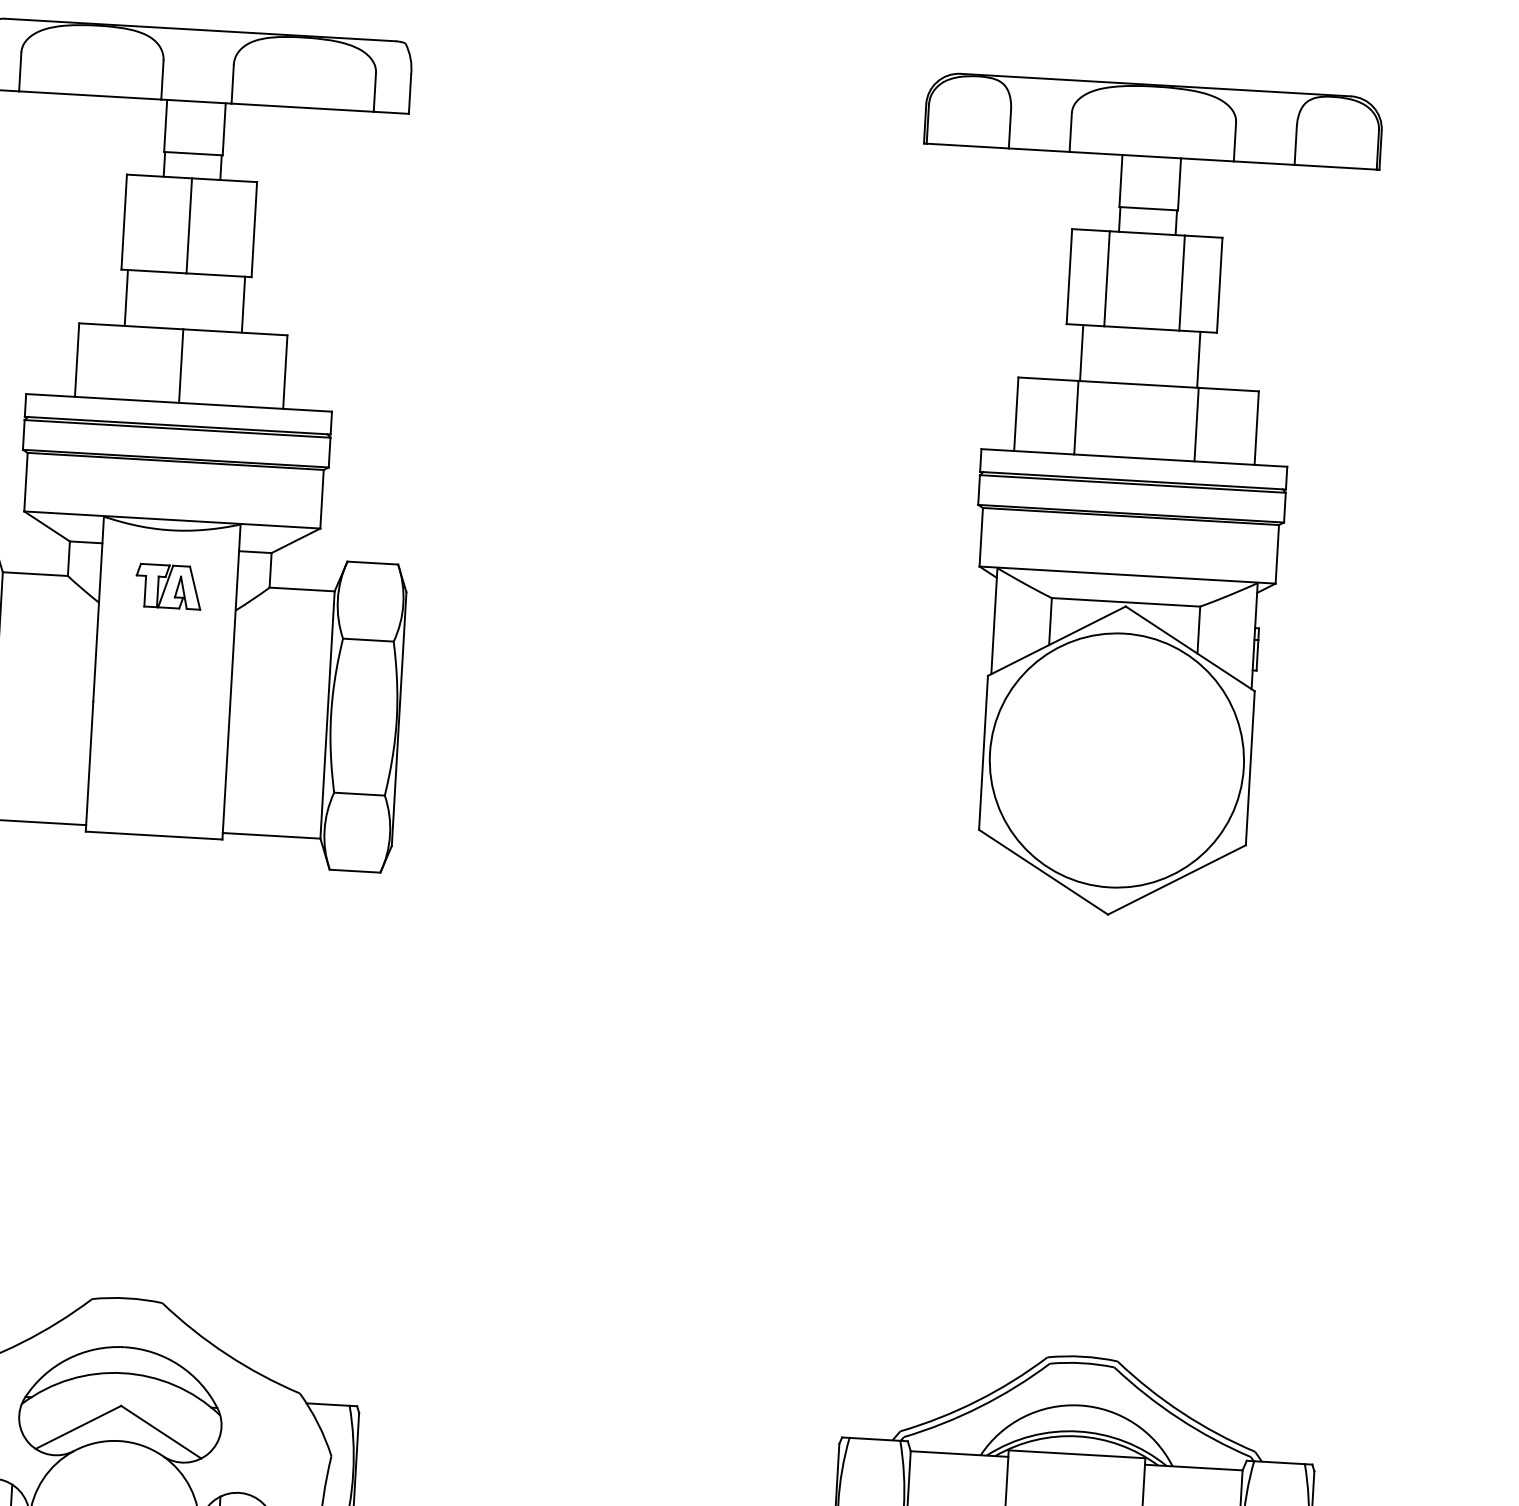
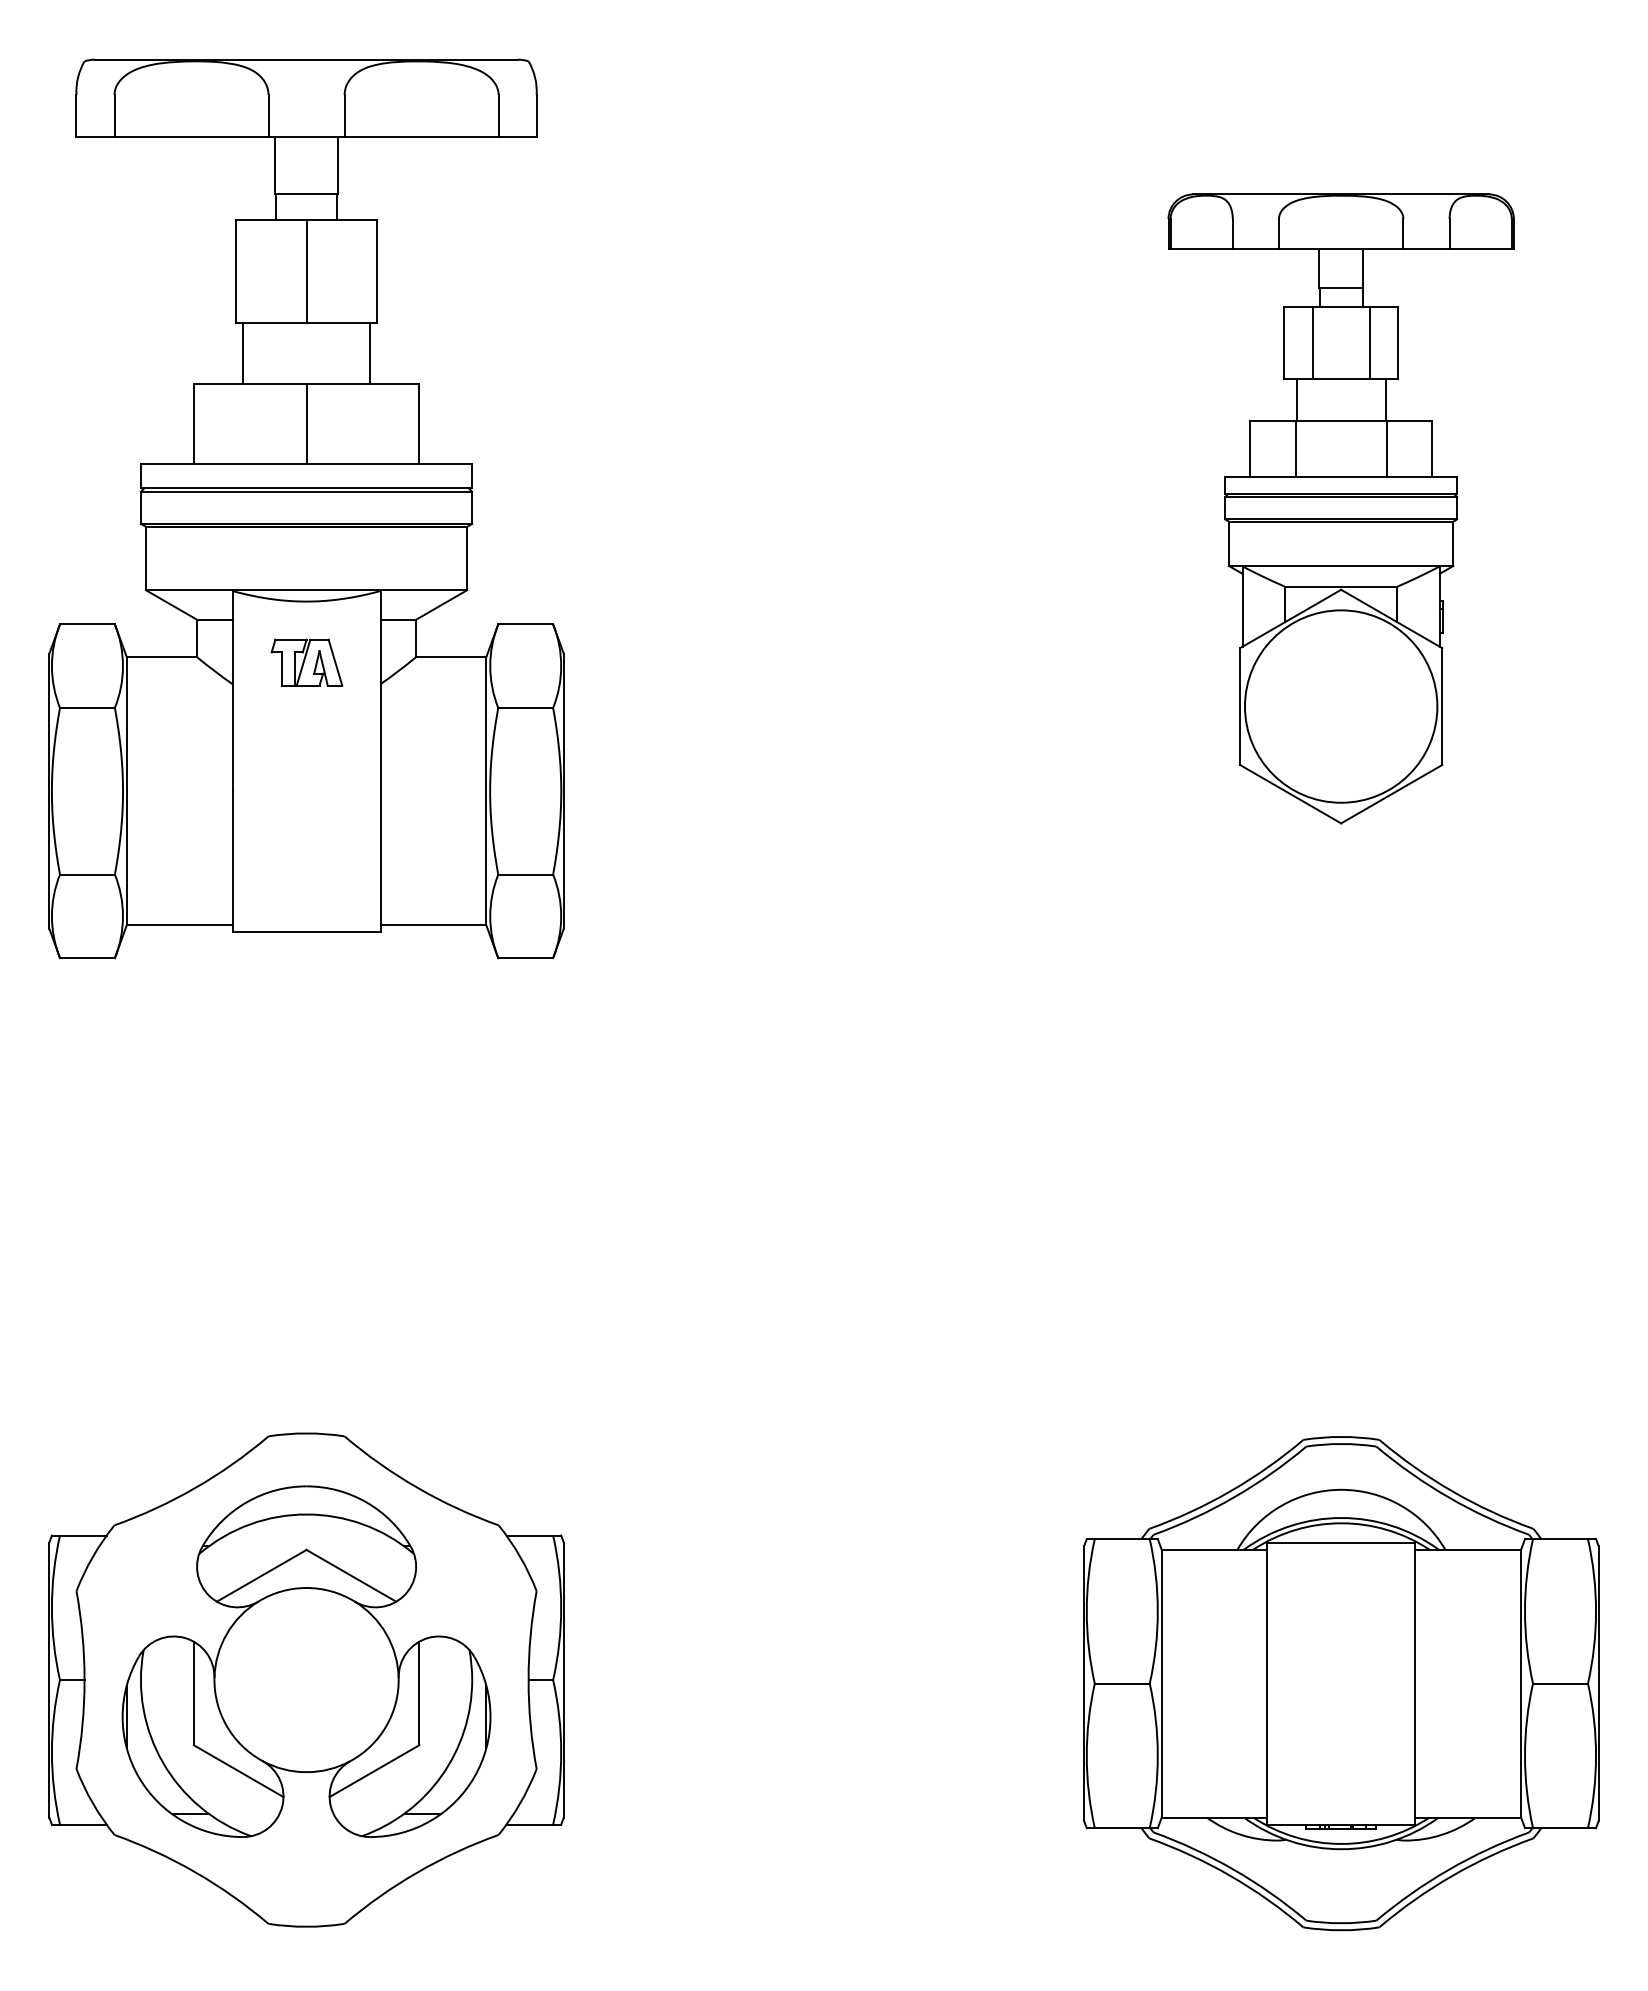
part: (1131, 499) -> (1340, 508), size x0.7

